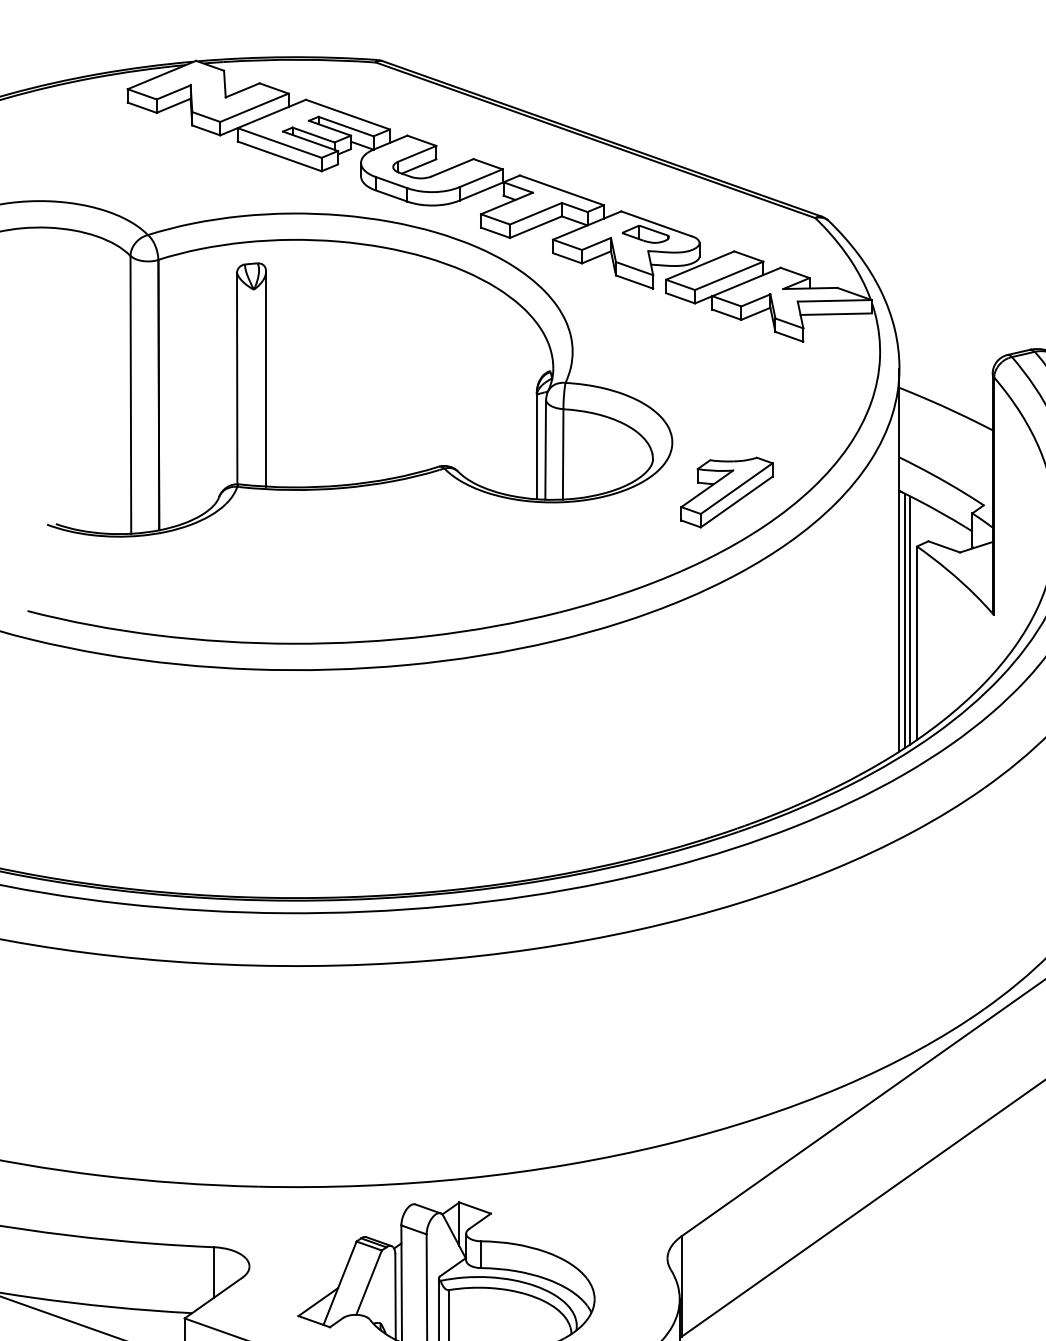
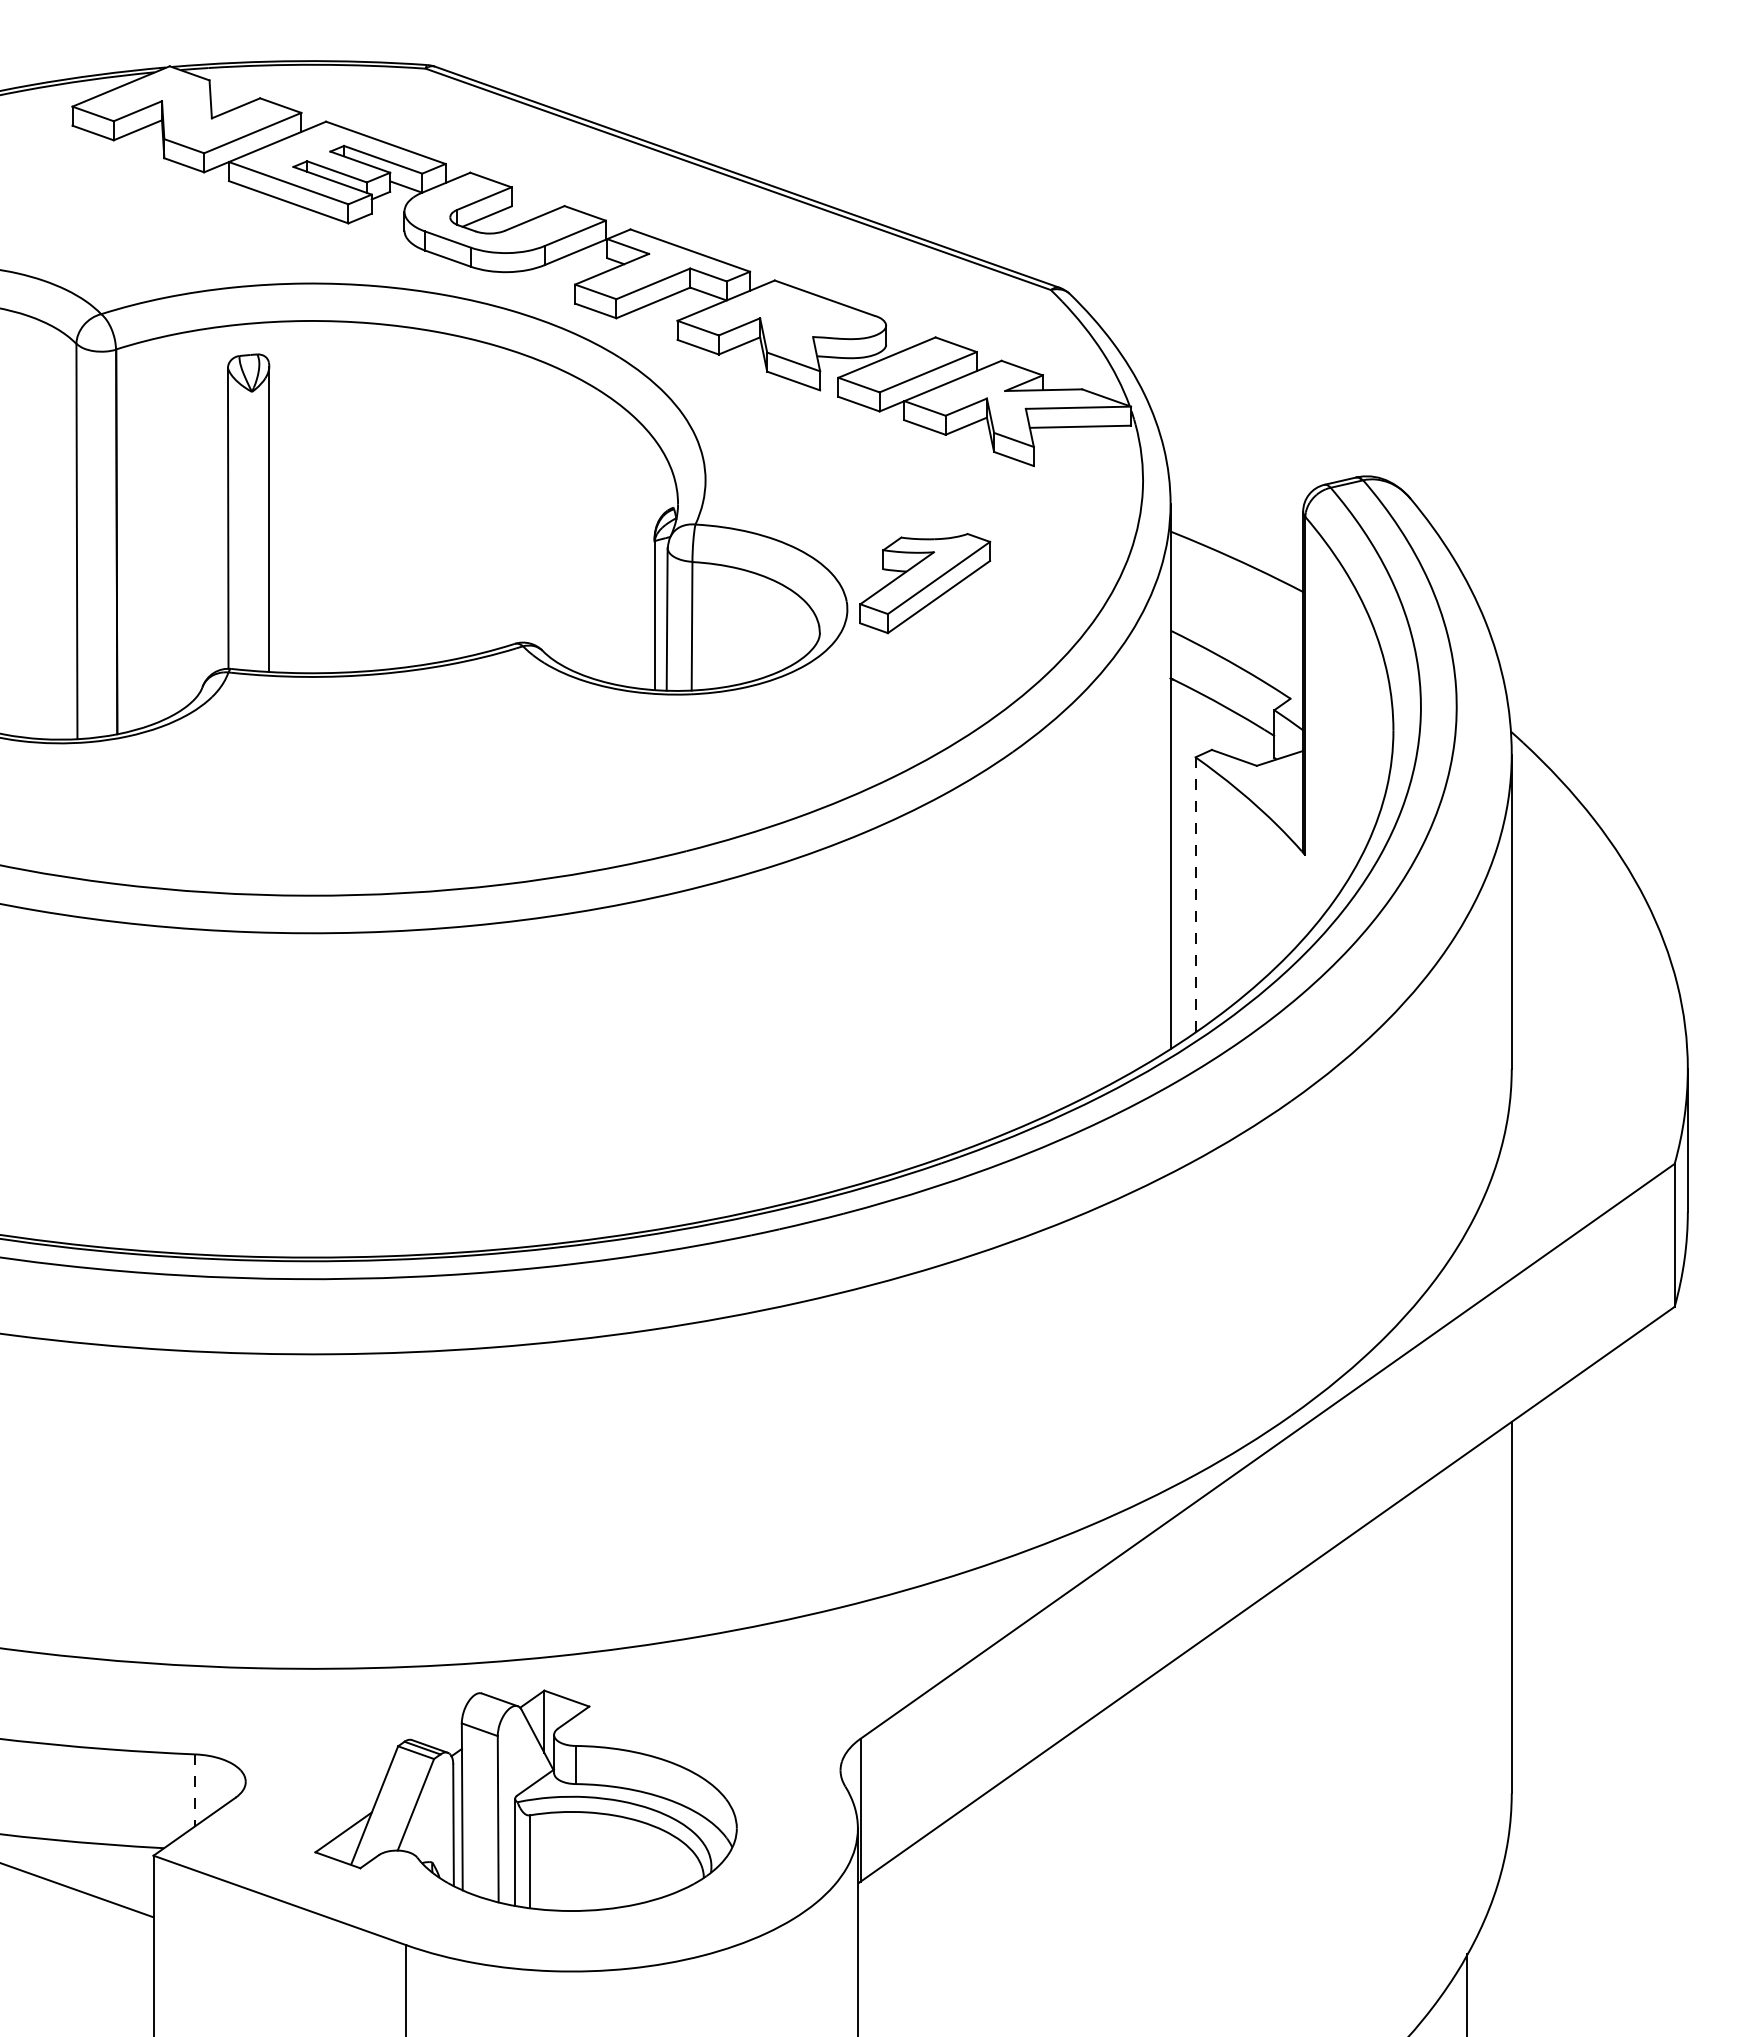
part: (645, 234) -> (809, 313), removed
part: (727, 492) -> (925, 583), moved
line: (905, 620) -> (1178, 862), removed
line: (909, 620) -> (1185, 862), removed
line: (916, 642) -> (1195, 894), solid -> dashed
line: (214, 1272) -> (195, 1790), solid -> dashed

